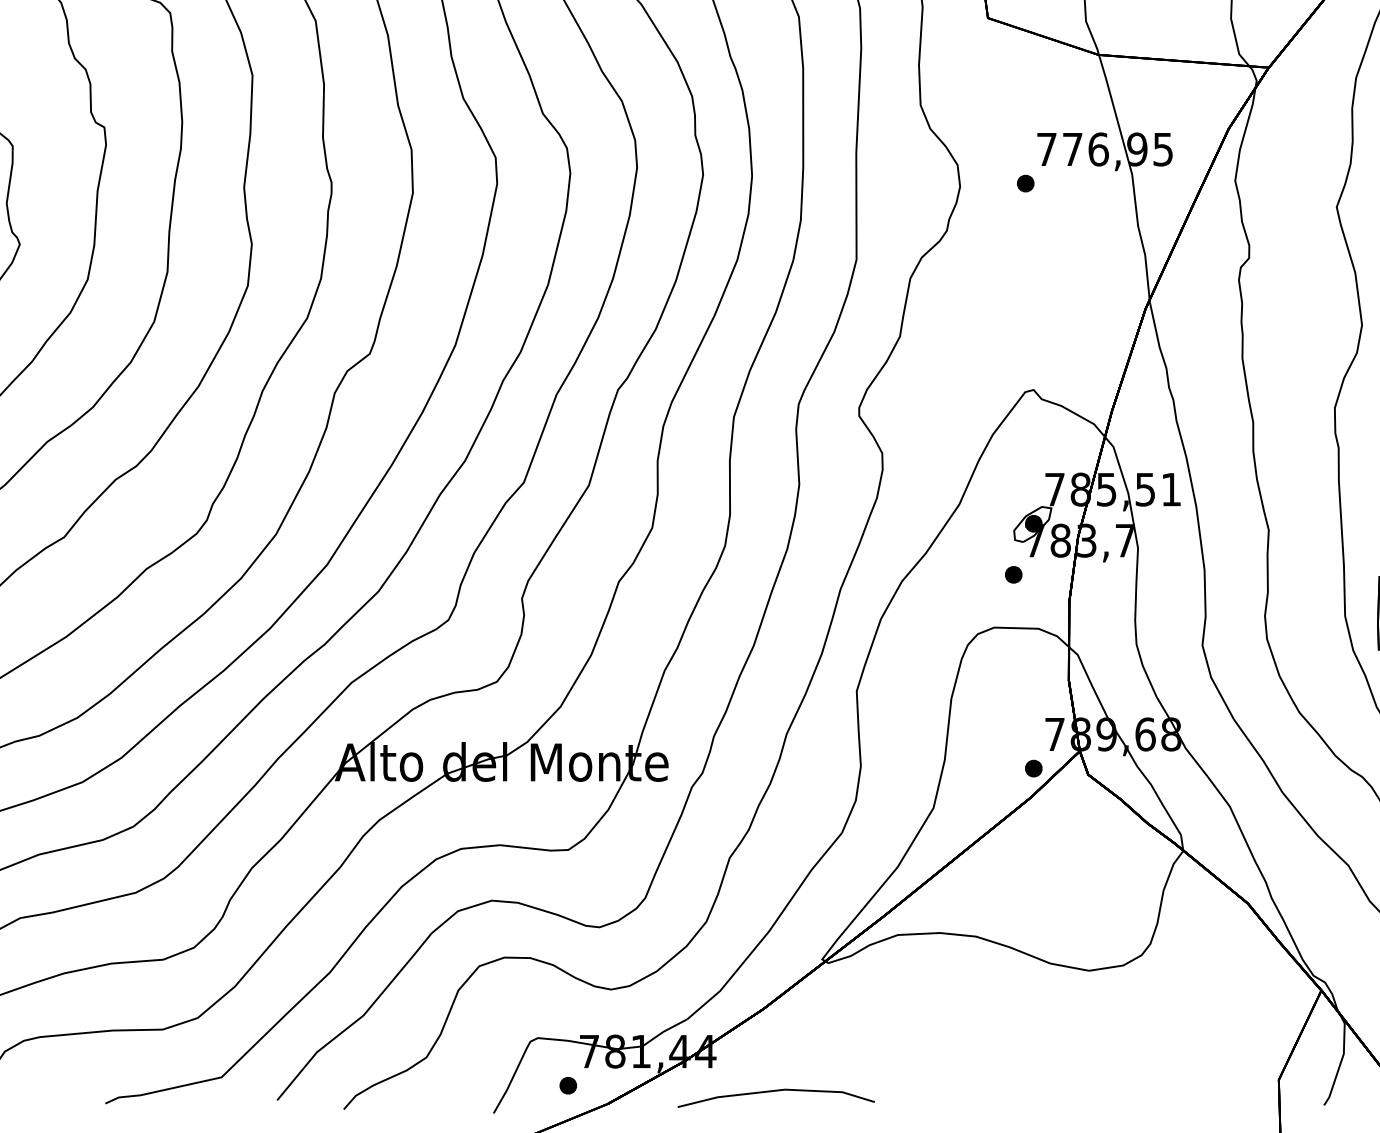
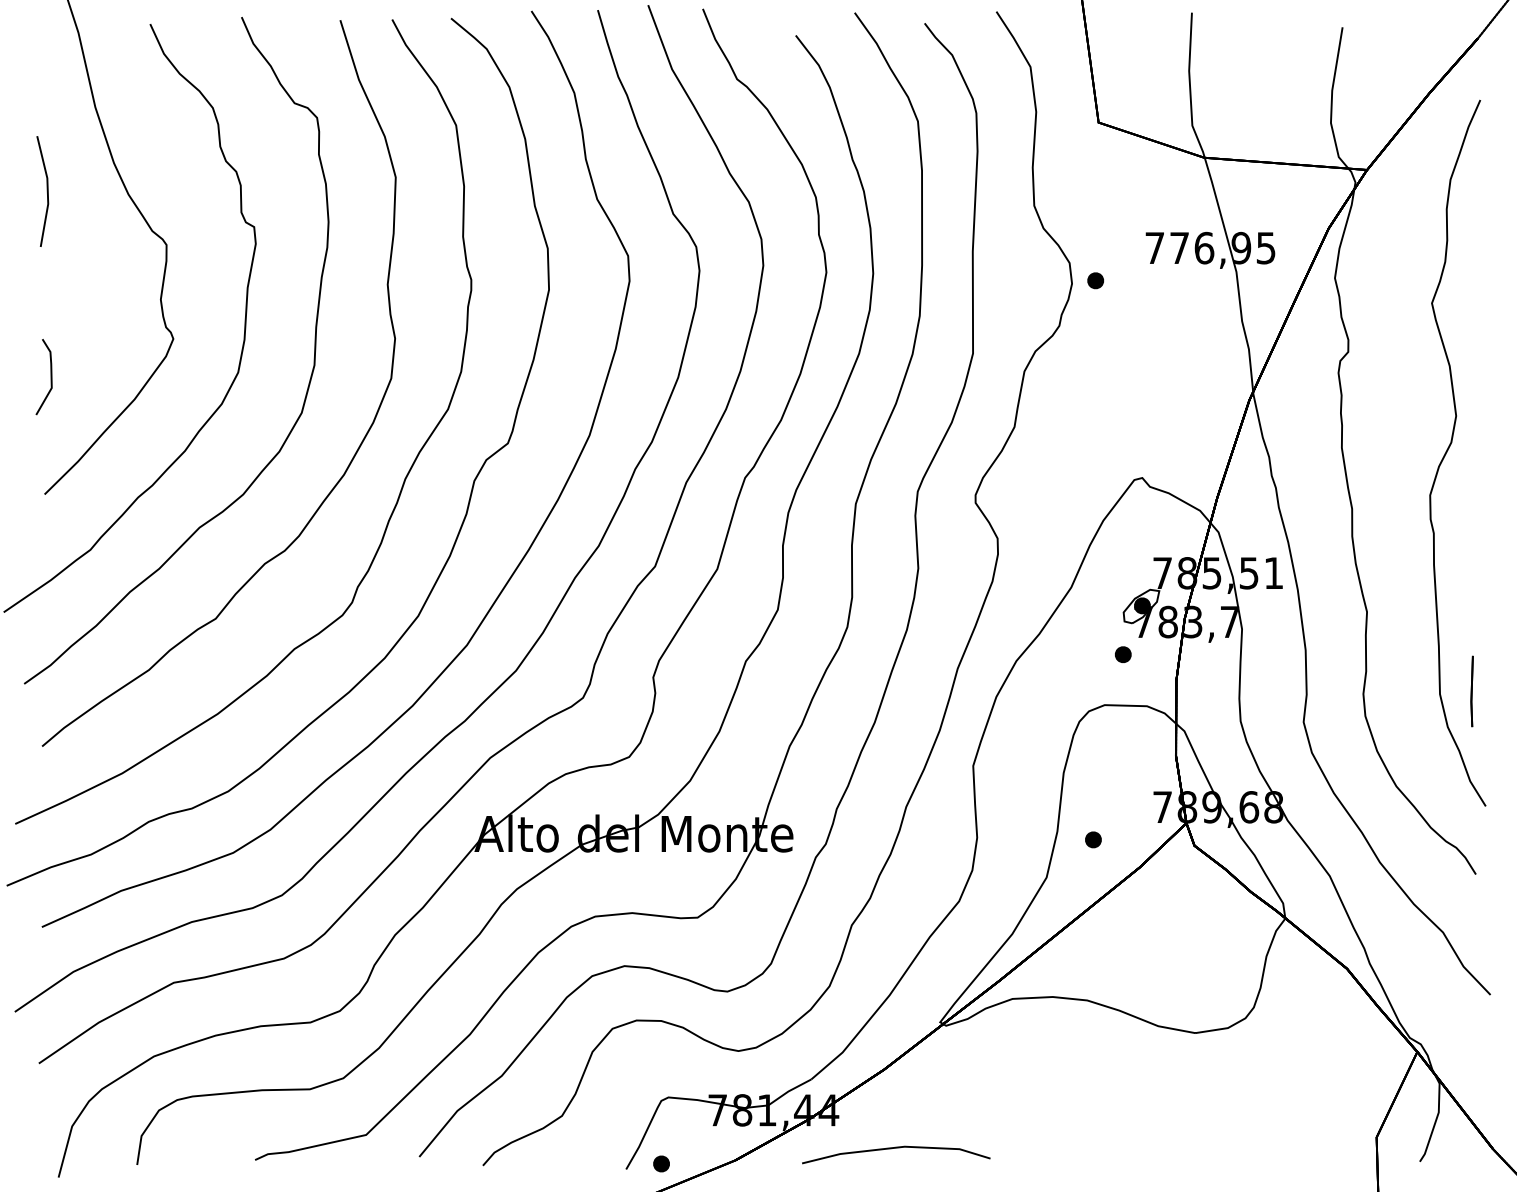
part: (1025, 183) -> (1095, 280), moved
part: (1033, 768) -> (1093, 839), moved
part: (568, 1085) -> (661, 1163), moved

